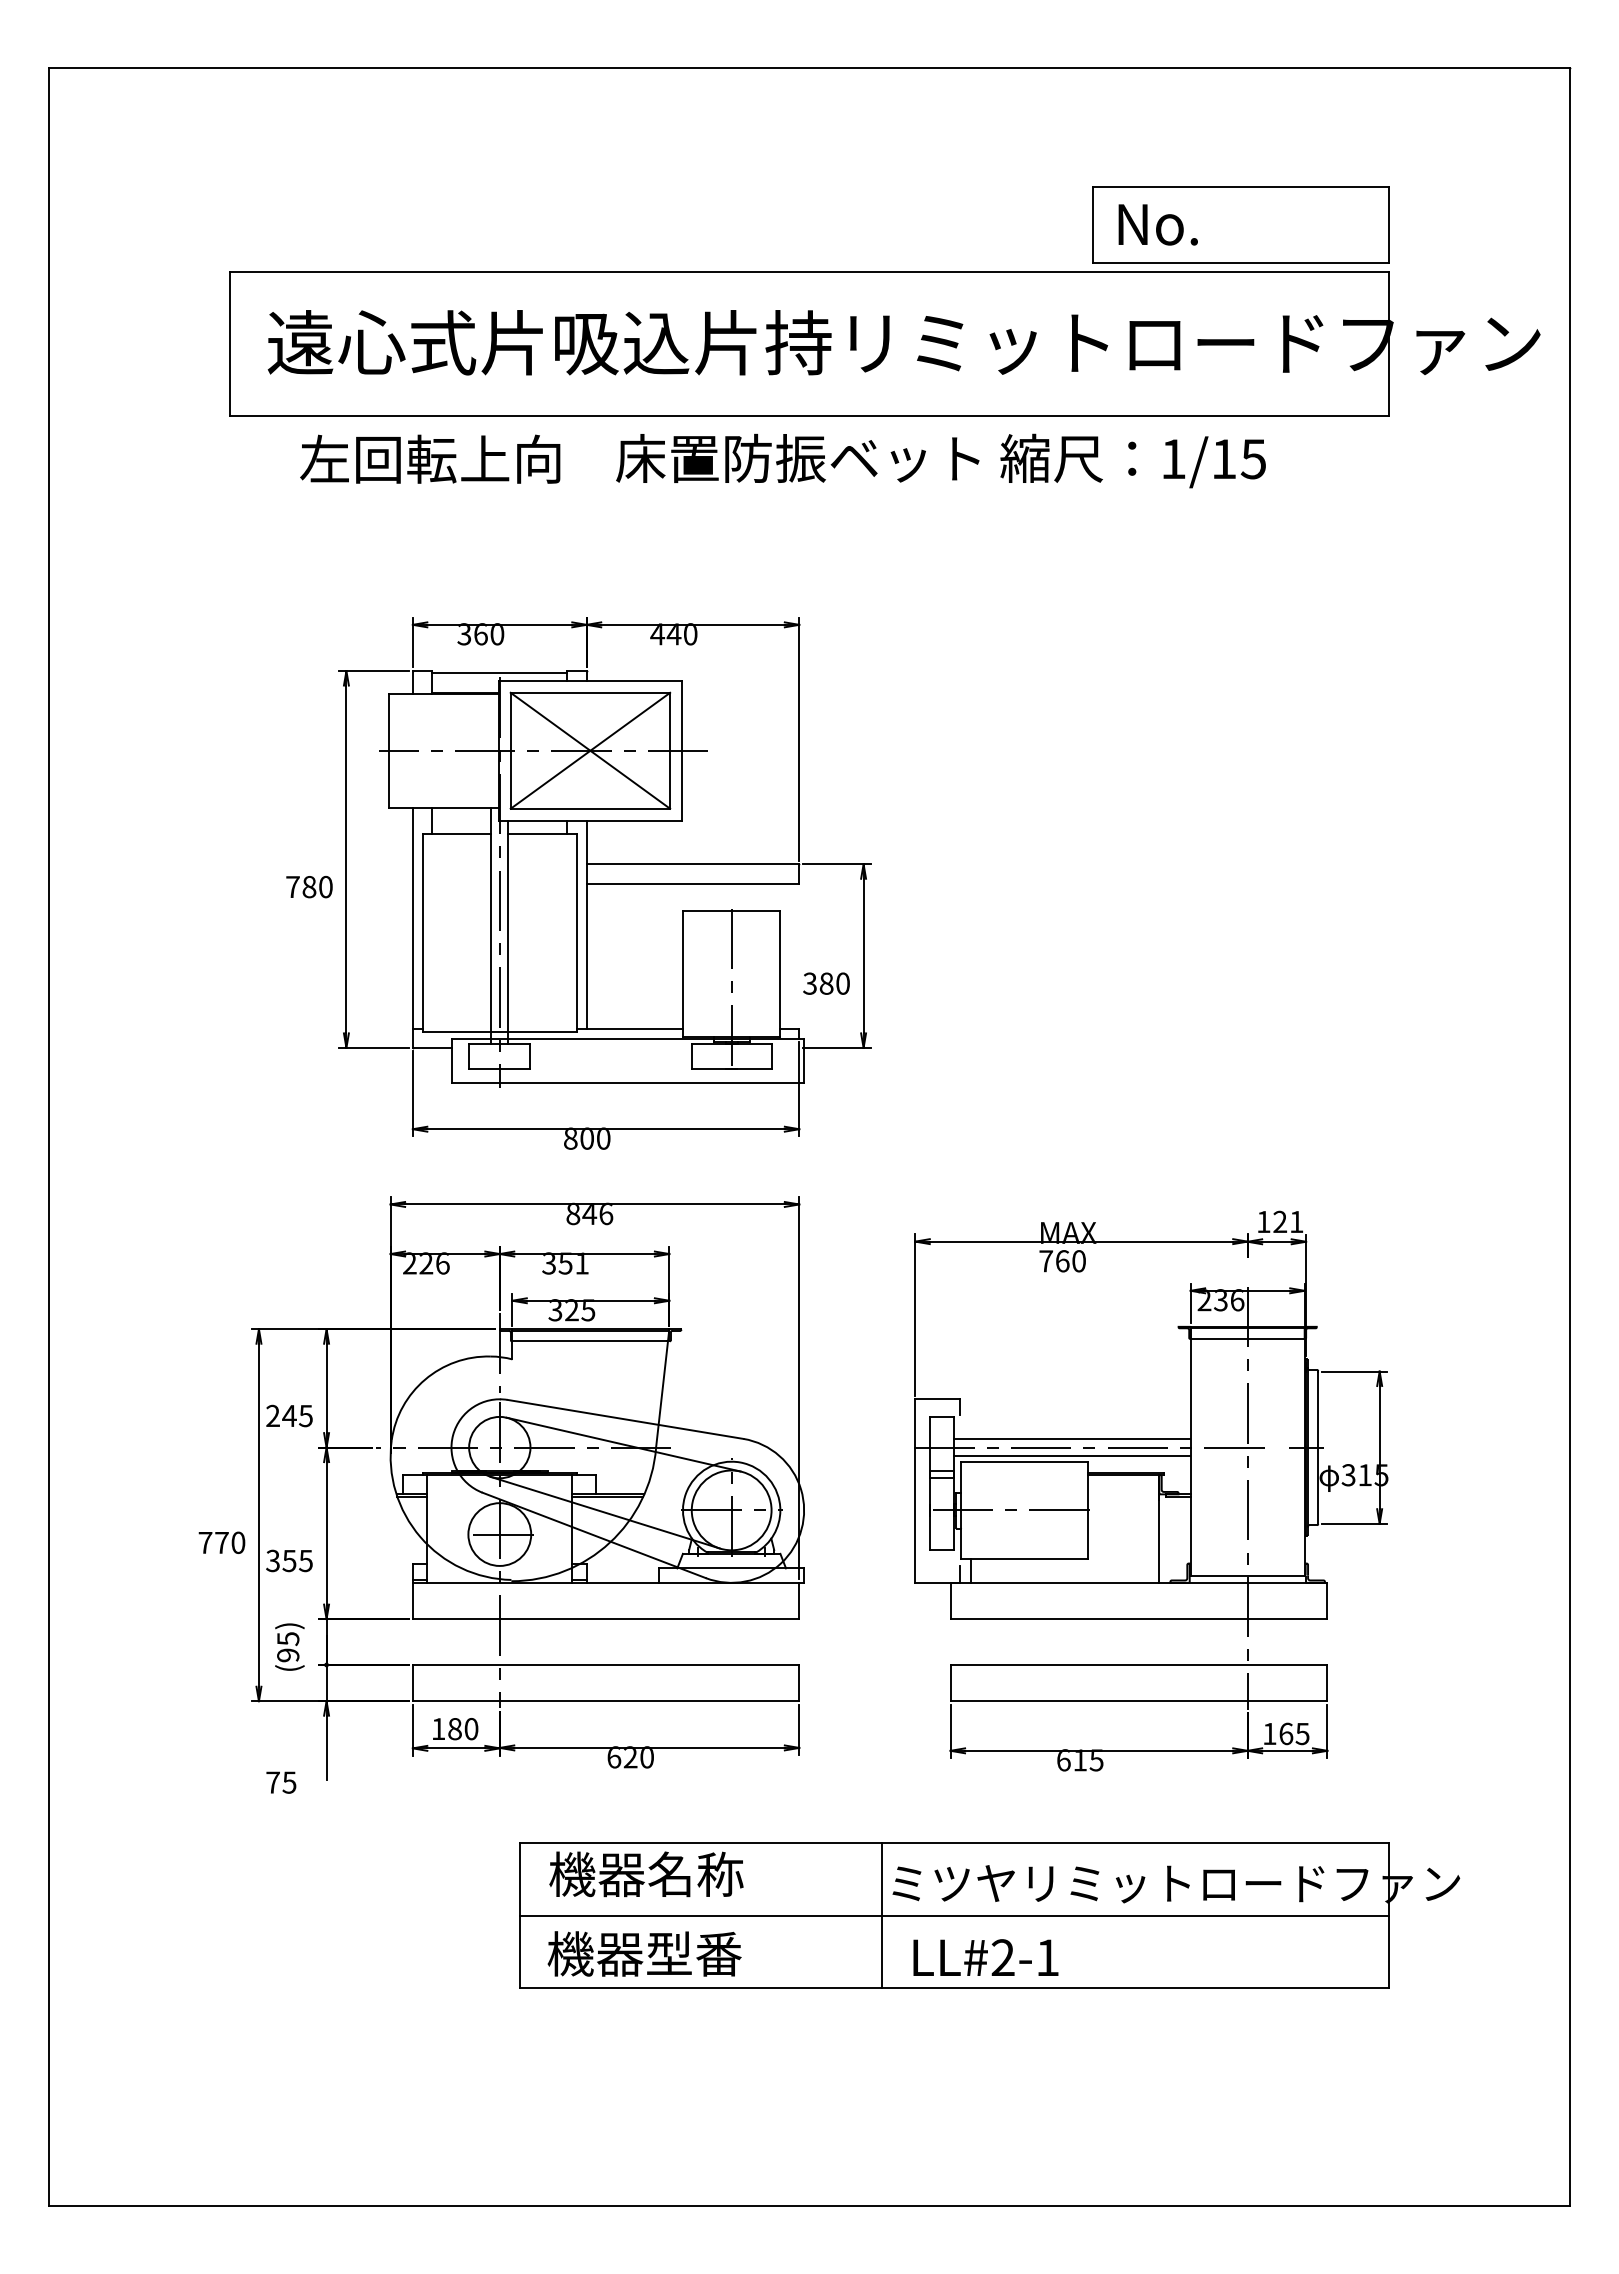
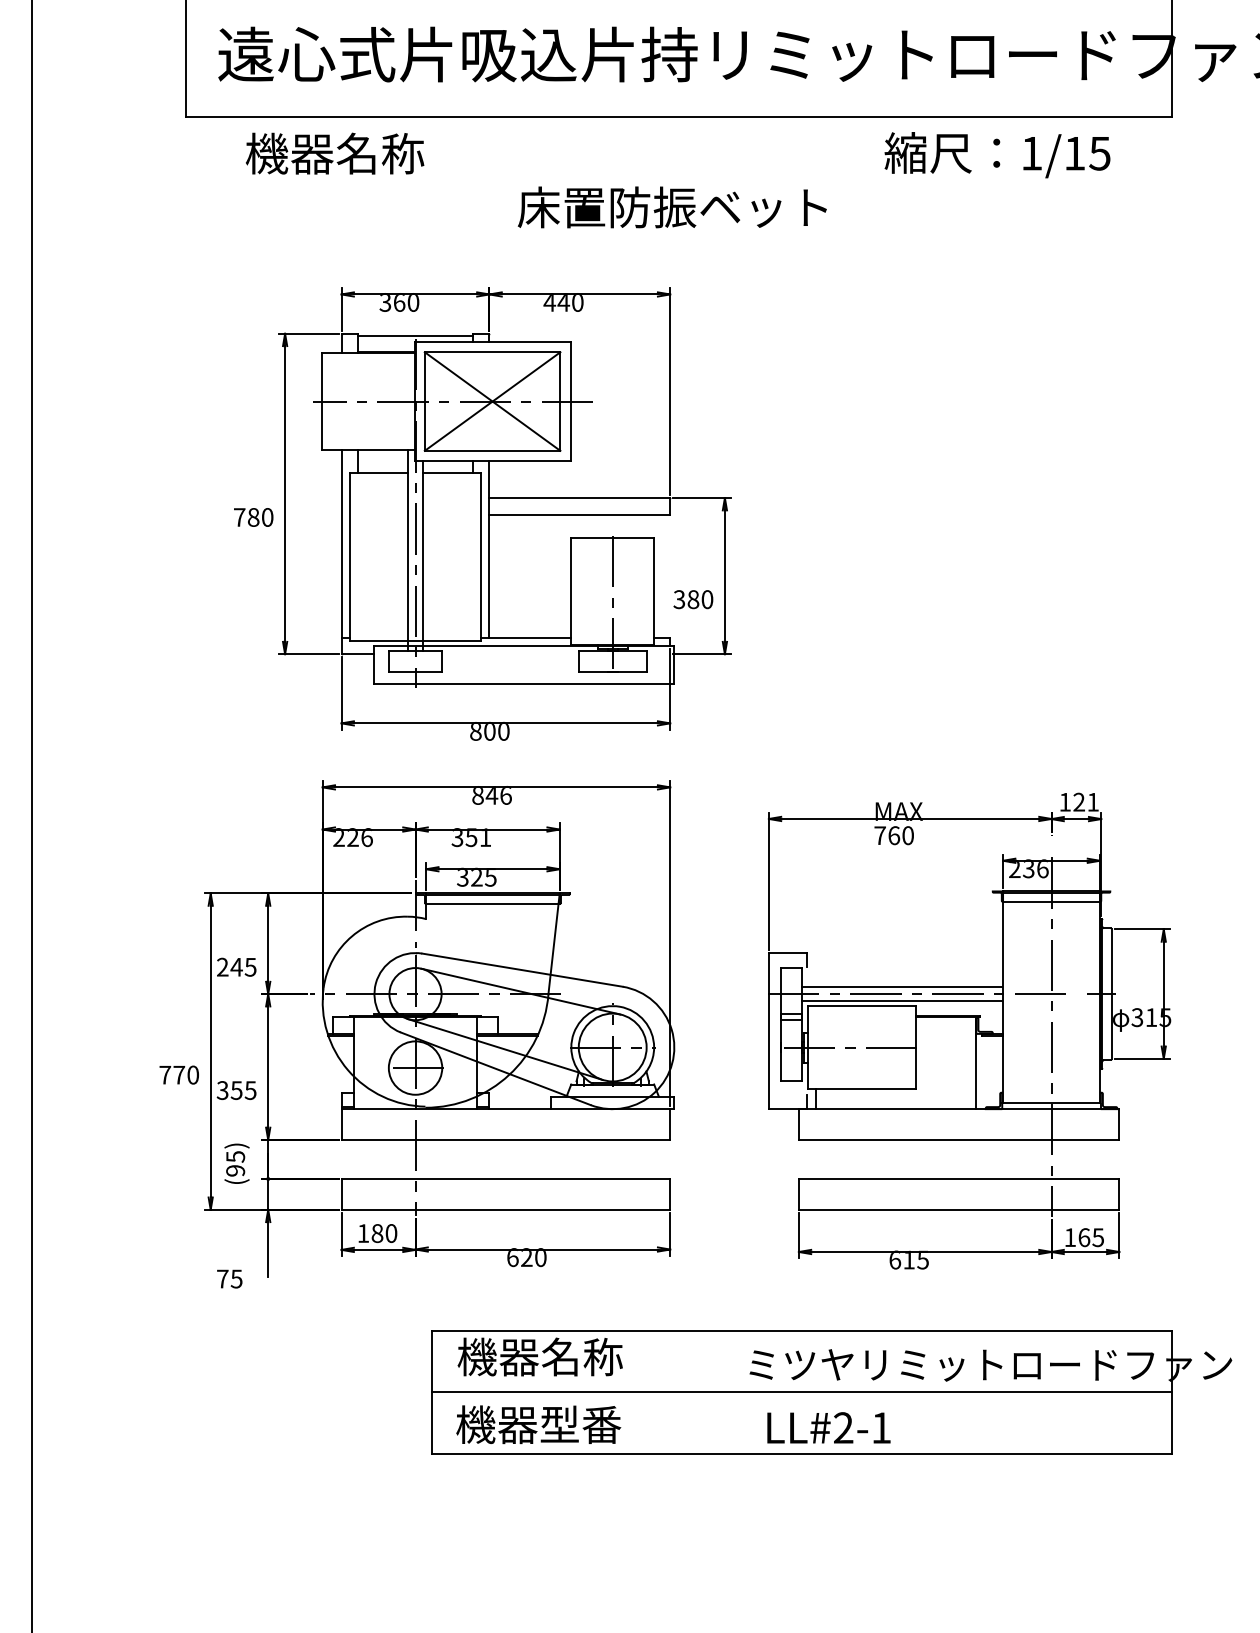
text: (797, 457) -> (672, 206), moved
text: (430, 458) -> (356, 153), 左回転上向 -> 機器名称
text: (1132, 460) -> (996, 154), moved
line: (881, 1915) -> (740, 1392), removed

